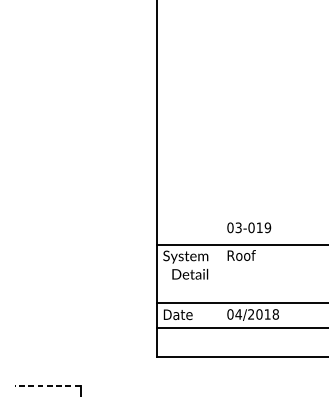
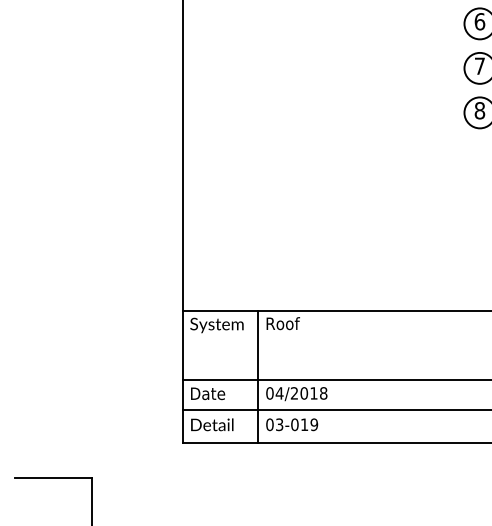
text: (249, 227) -> (292, 424), moved
text: (190, 274) -> (212, 424), moved
line: (219, 301) -> (257, 377), added
line: (47, 386) -> (53, 478), dashed -> solid

